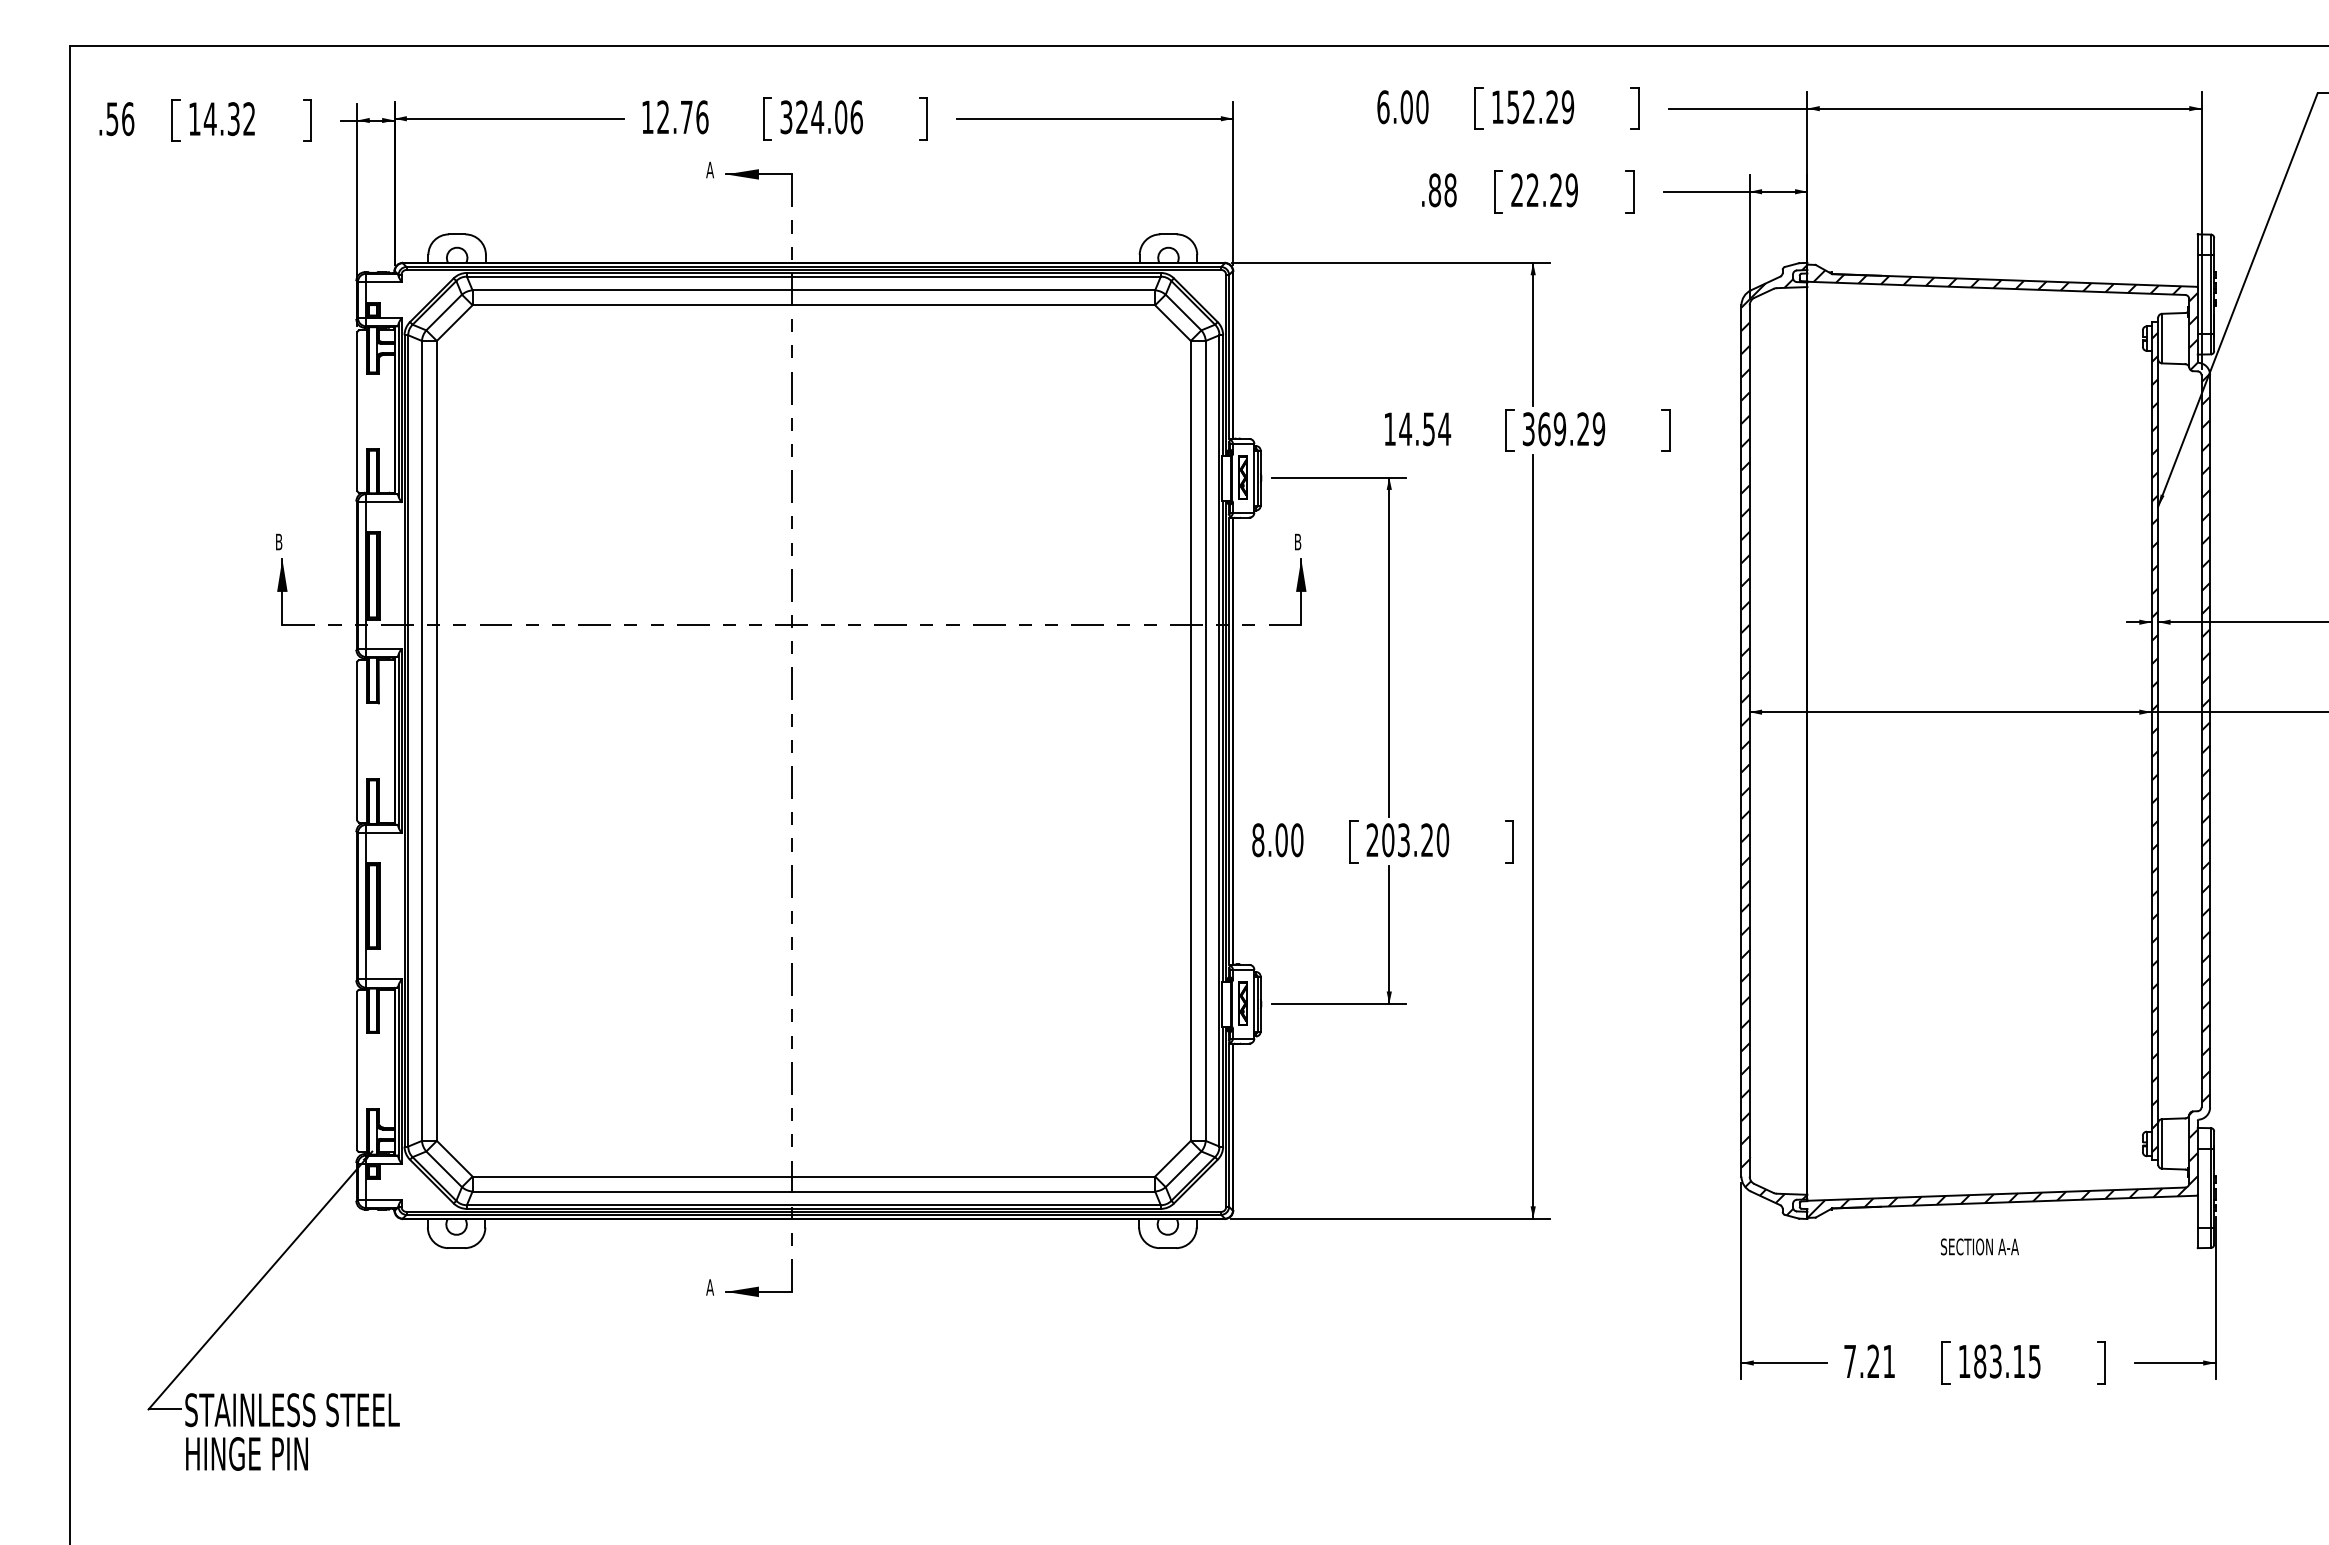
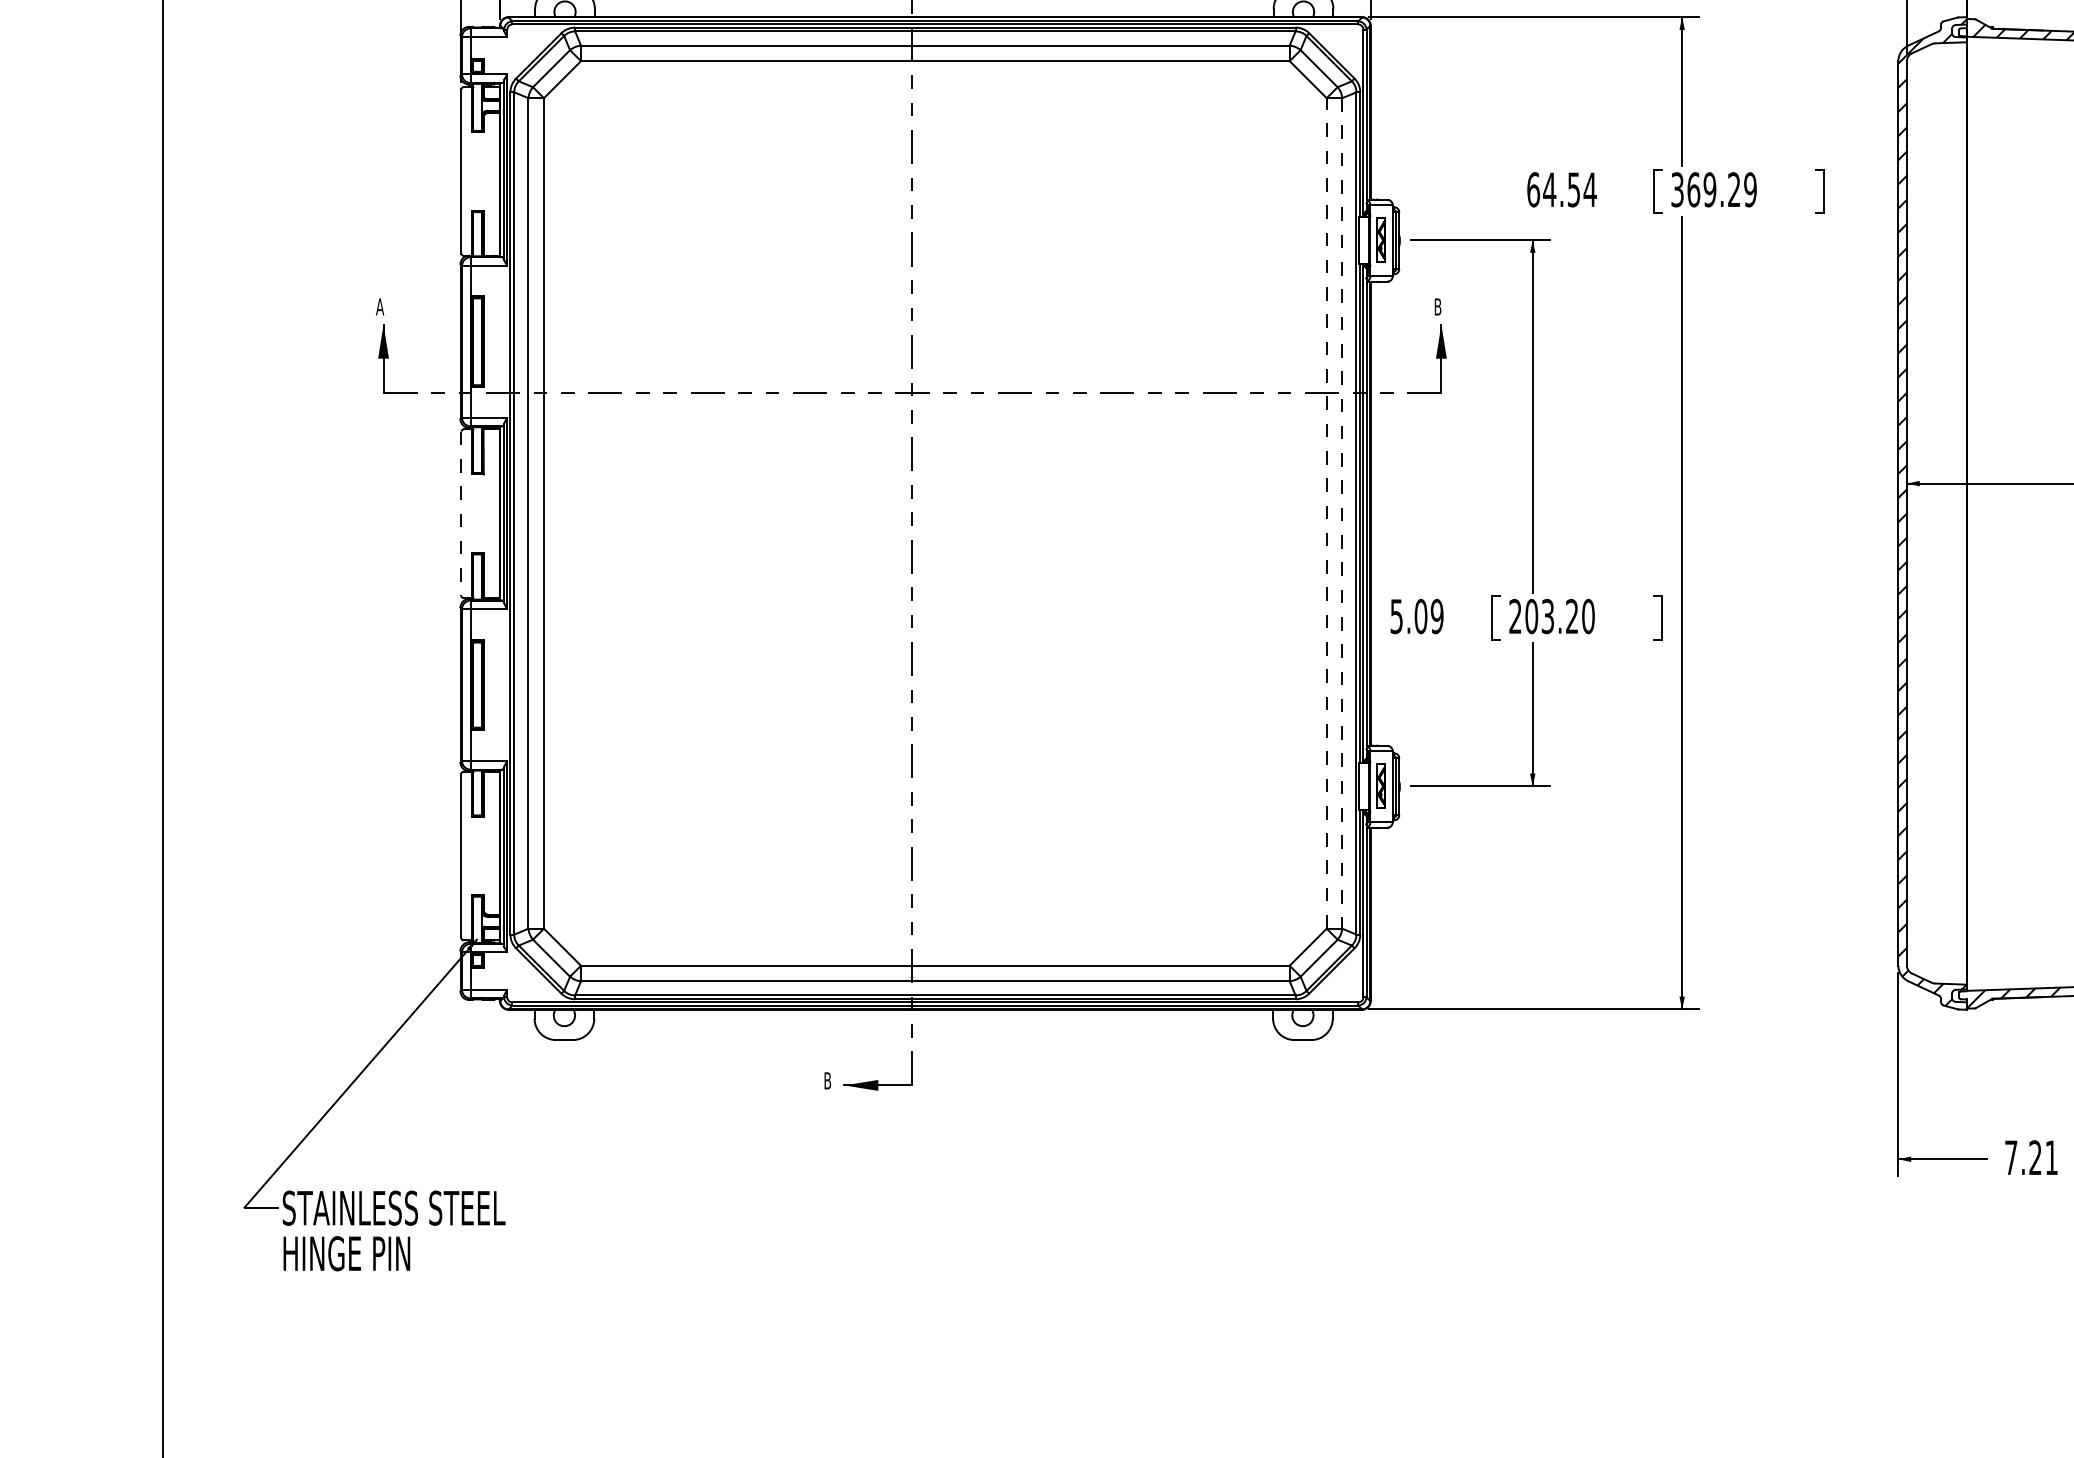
text: (1390, 429) -> (1534, 190), 14.54 -> 64.54
text: (278, 541) -> (379, 306), B -> A
line: (1190, 740) -> (1326, 513), solid -> dashed
line: (1205, 740) -> (1341, 513), solid -> dashed
line: (357, 741) -> (461, 514), solid -> dashed
text: (1277, 840) -> (1416, 616), 8.00 -> 5.09
text: (710, 1287) -> (828, 1080), A -> B

